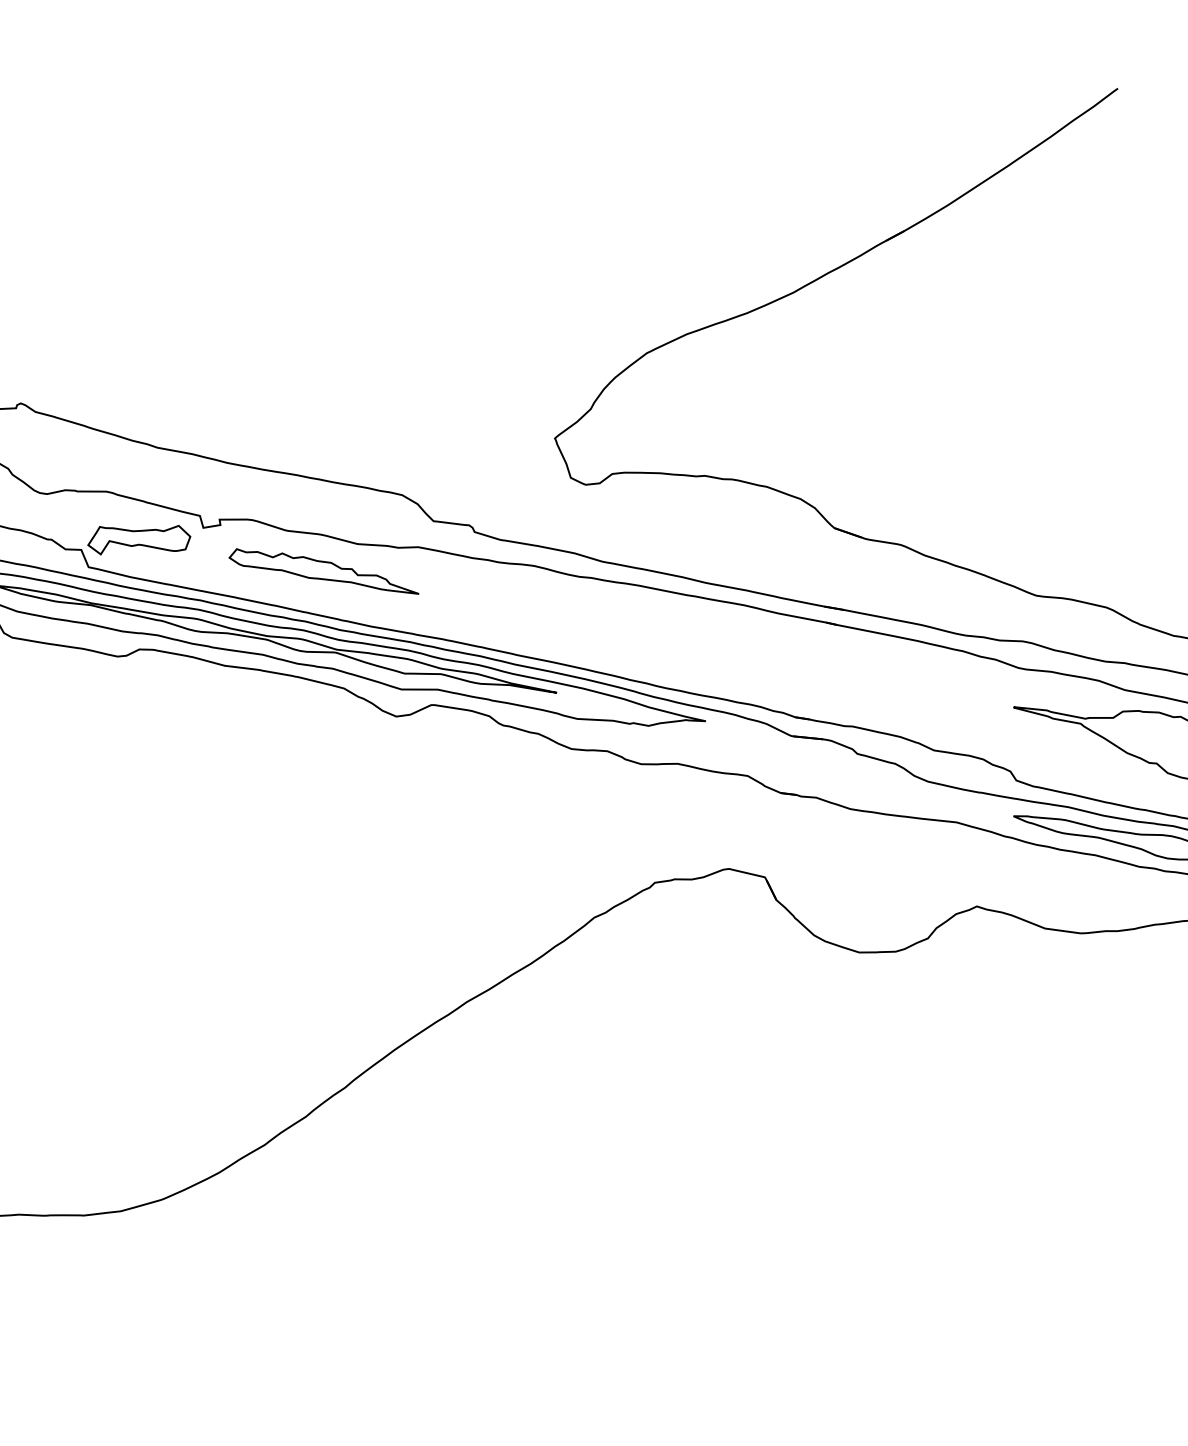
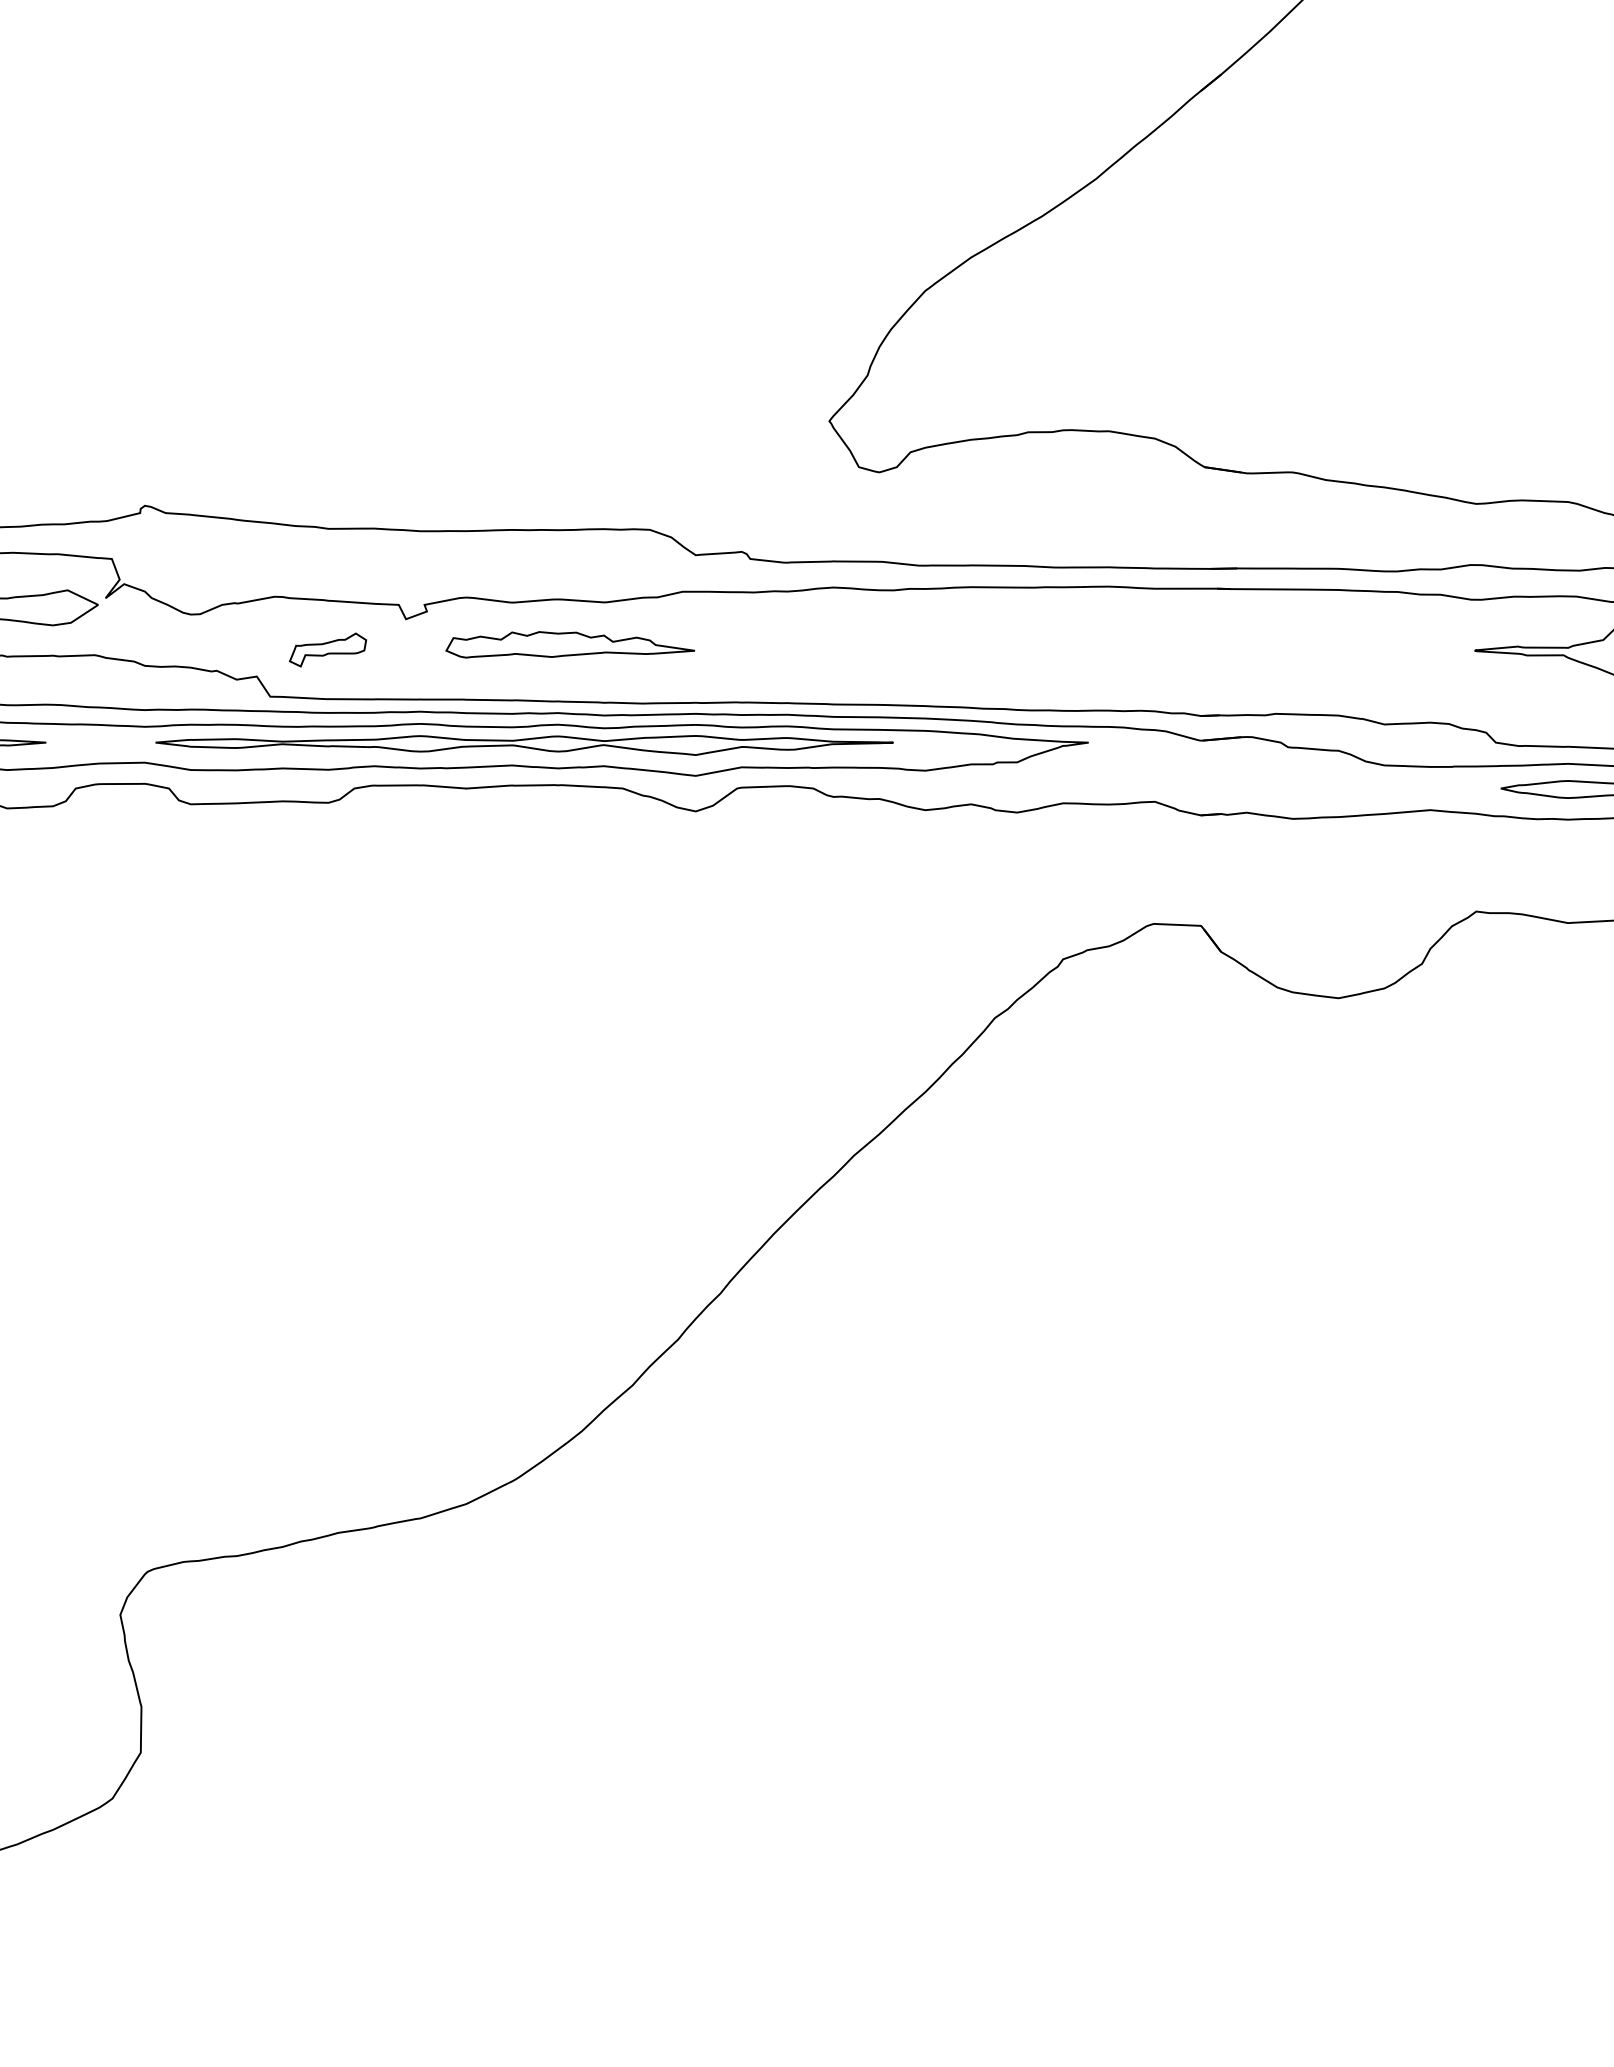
part: (139, 539) -> (327, 649), size x0.6

